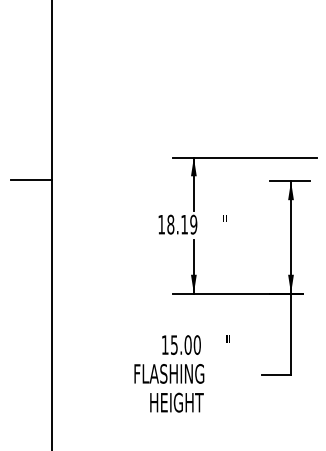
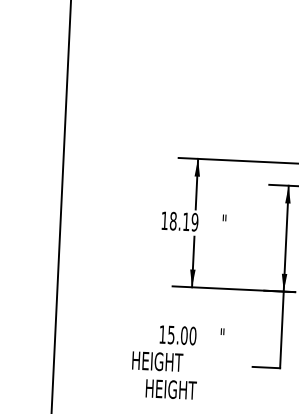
line: (31, 180) -> (43, 173), removed
text: (169, 373) -> (165, 361), FLASHING -> HEIGHT

